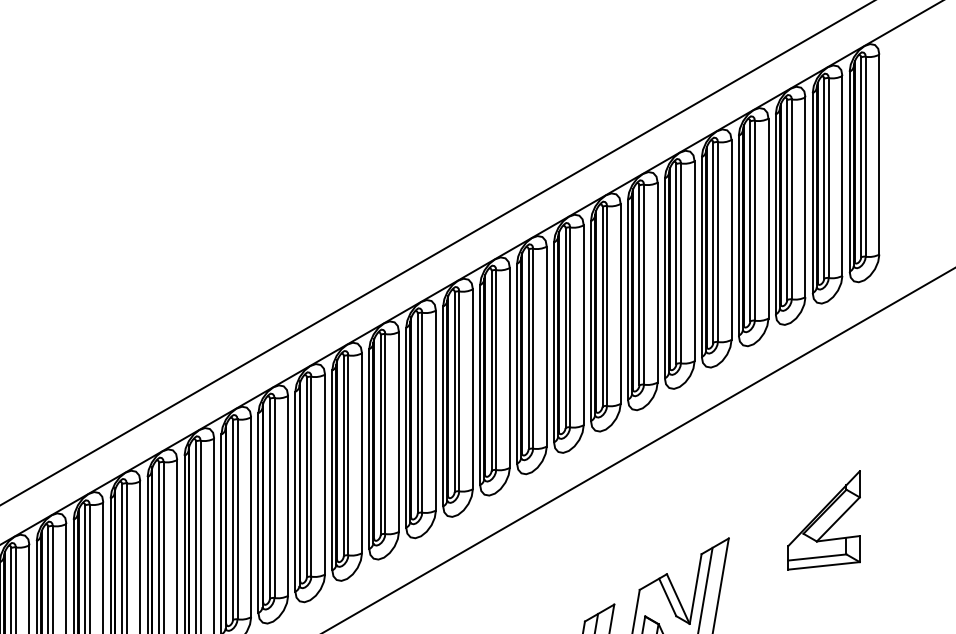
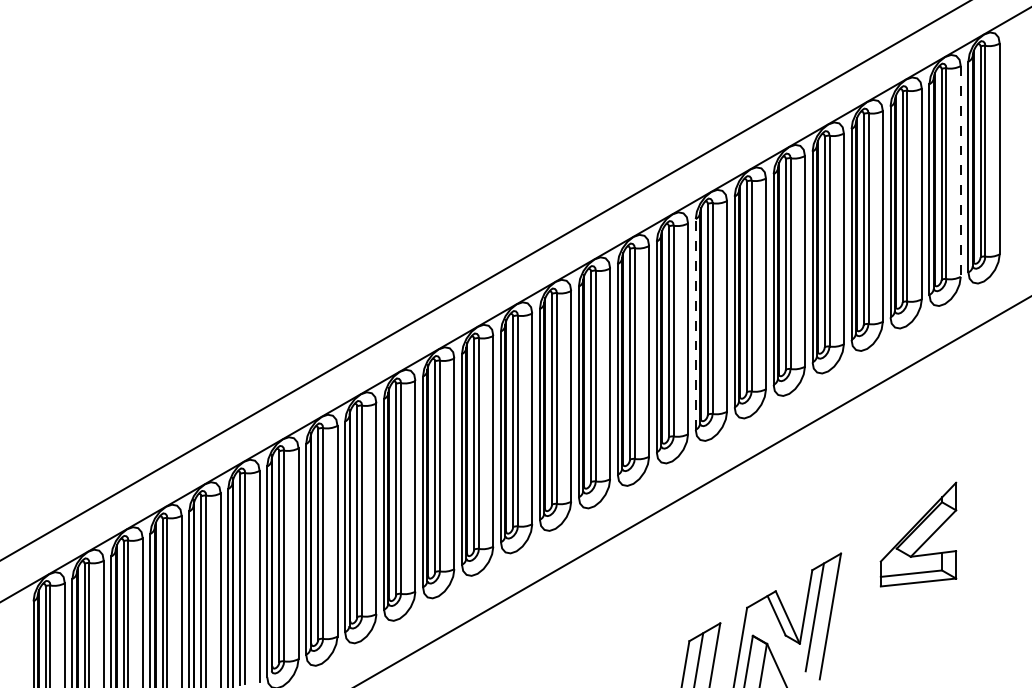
line: (842, 175) -> (960, 171), solid -> dashed
line: (590, 320) -> (695, 323), solid -> dashed
part: (824, 520) -> (918, 534), moved

